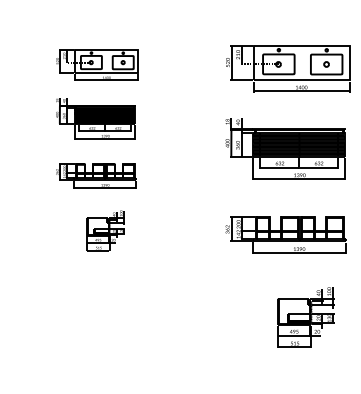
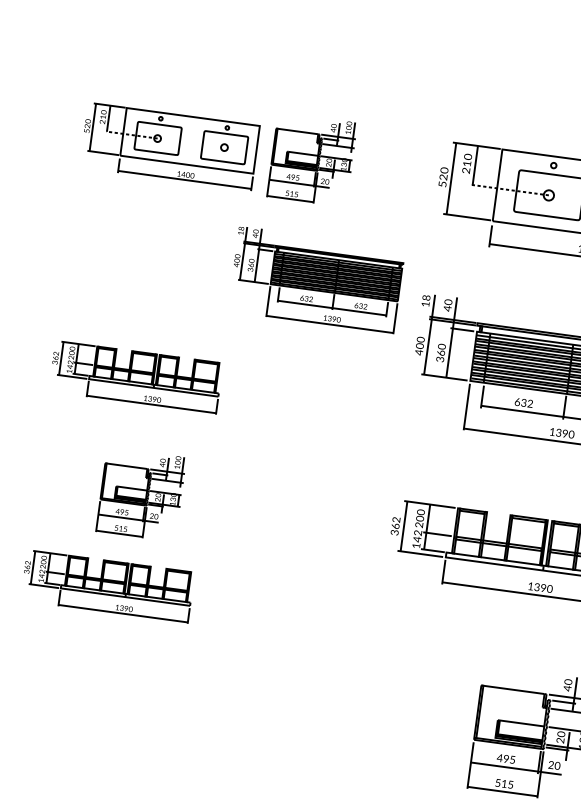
part: (164, 62) -> (310, 159), added
part: (95, 118) -> (316, 279), moved
part: (96, 275) -> (108, 585), added

